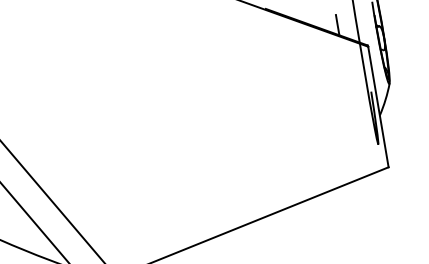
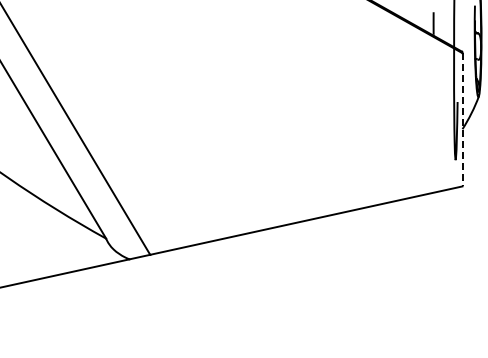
line: (378, 106) -> (462, 119), solid -> dashed

